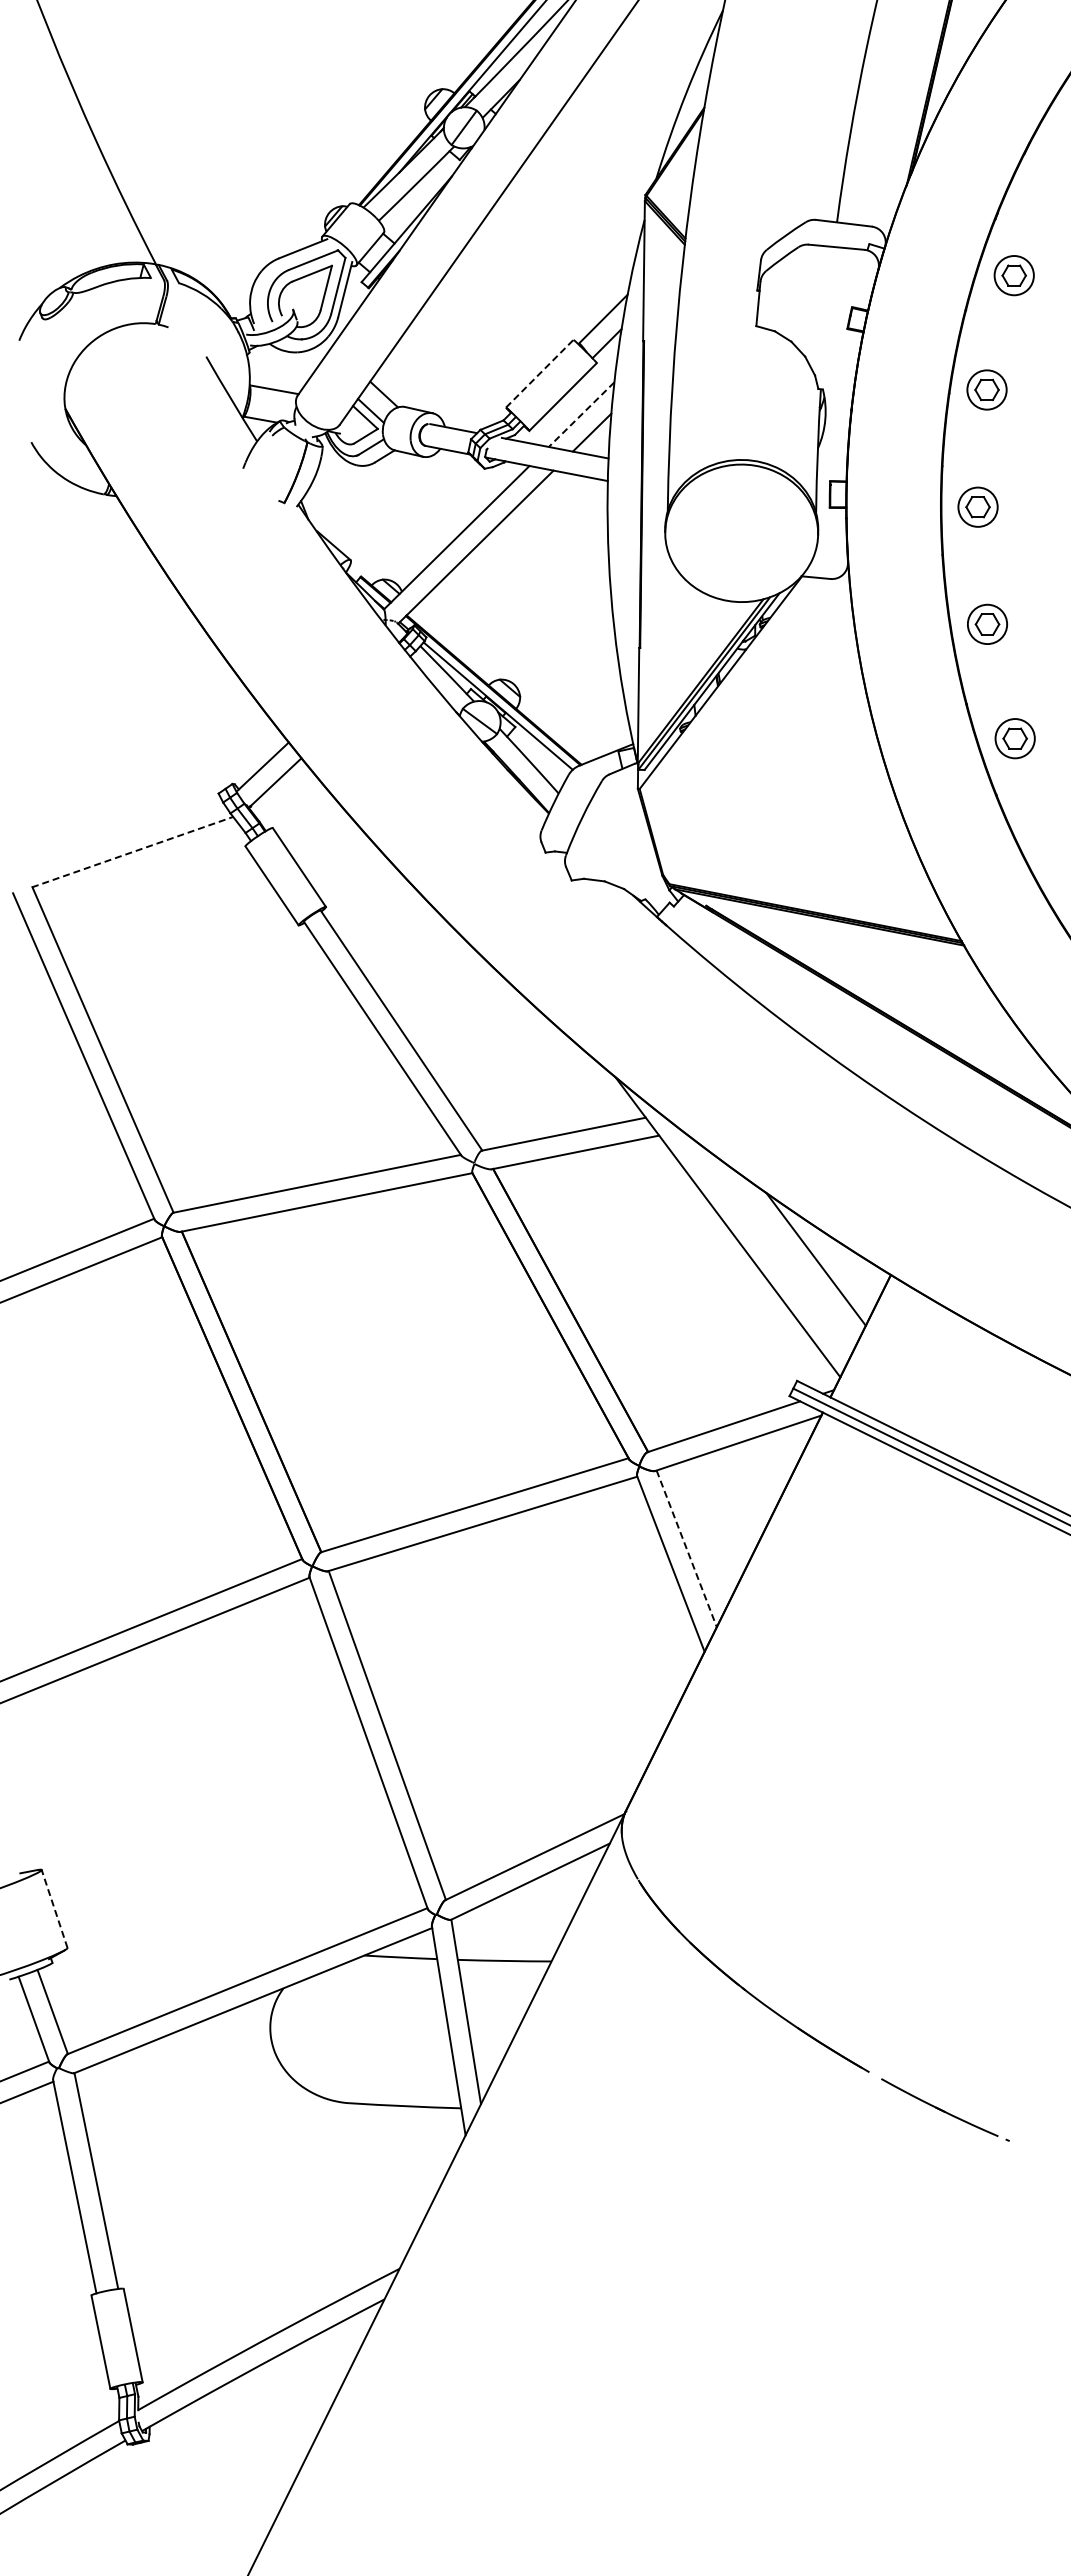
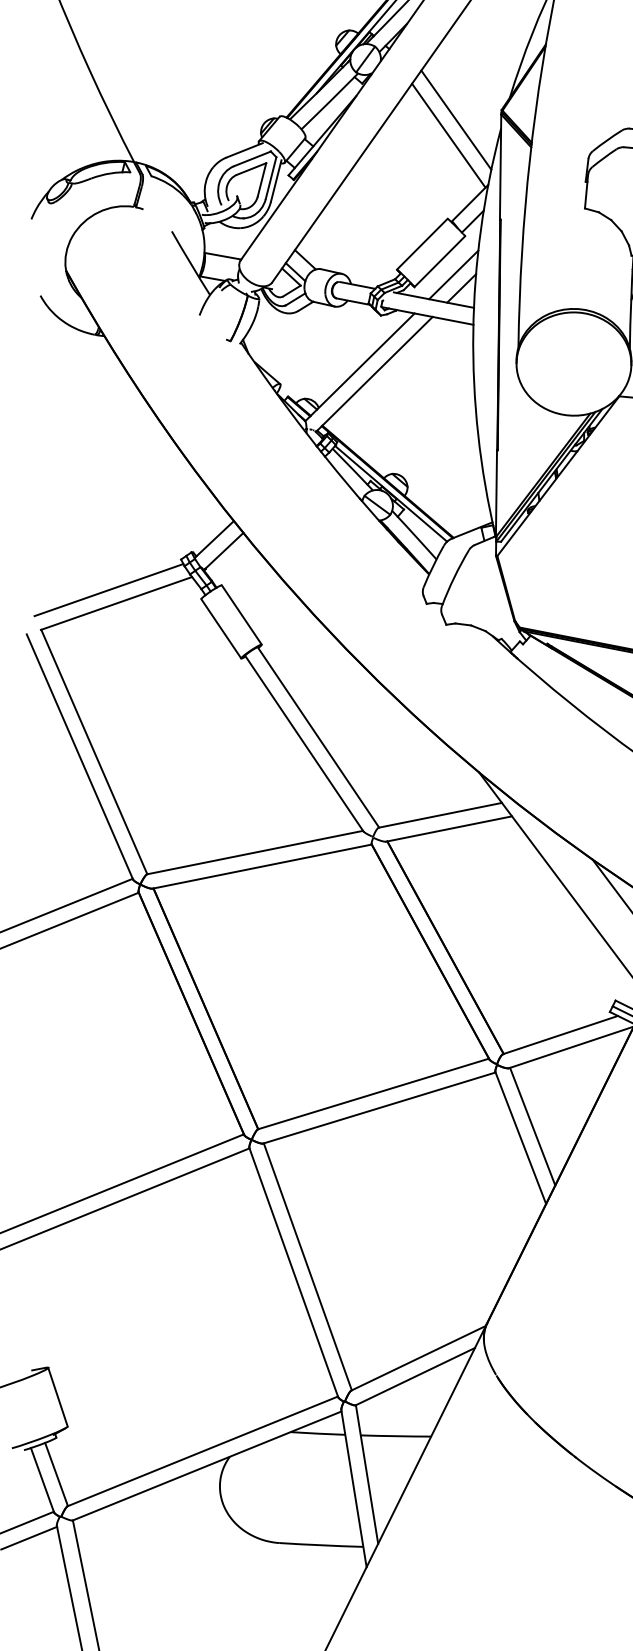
line: (584, 208) -> (455, 120), added
line: (574, 229) -> (448, 135), added
line: (539, 373) -> (422, 244), dashed -> solid
line: (581, 415) -> (453, 275), dashed -> solid
line: (122, 833) -> (108, 589), added
line: (132, 852) -> (116, 603), dashed -> solid
line: (686, 1548) -> (532, 1126), dashed -> solid
line: (54, 1908) -> (57, 1396), dashed -> solid

